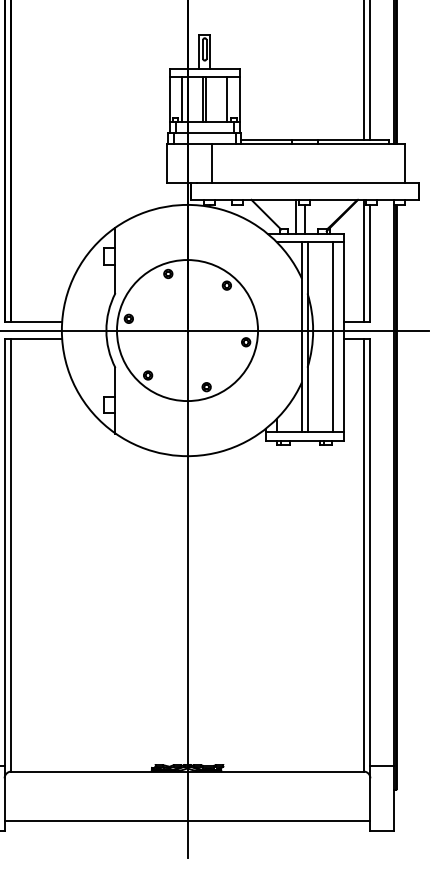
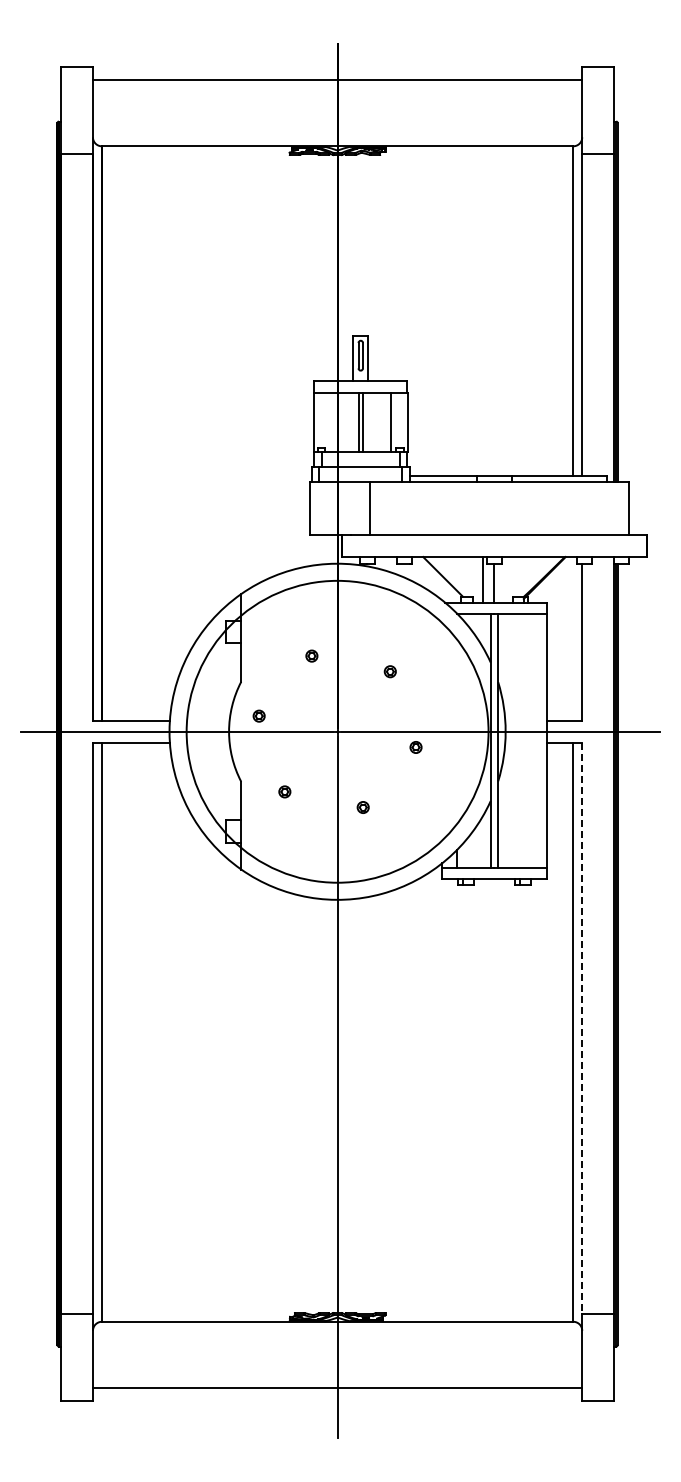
line: (182, 99) -> (330, 422), removed
line: (363, 260) -> (573, 638), removed
circle: (187, 330) -> (337, 731), size x1.6
line: (332, 337) -> (531, 740), removed
line: (370, 552) -> (582, 1028), solid -> dashed

